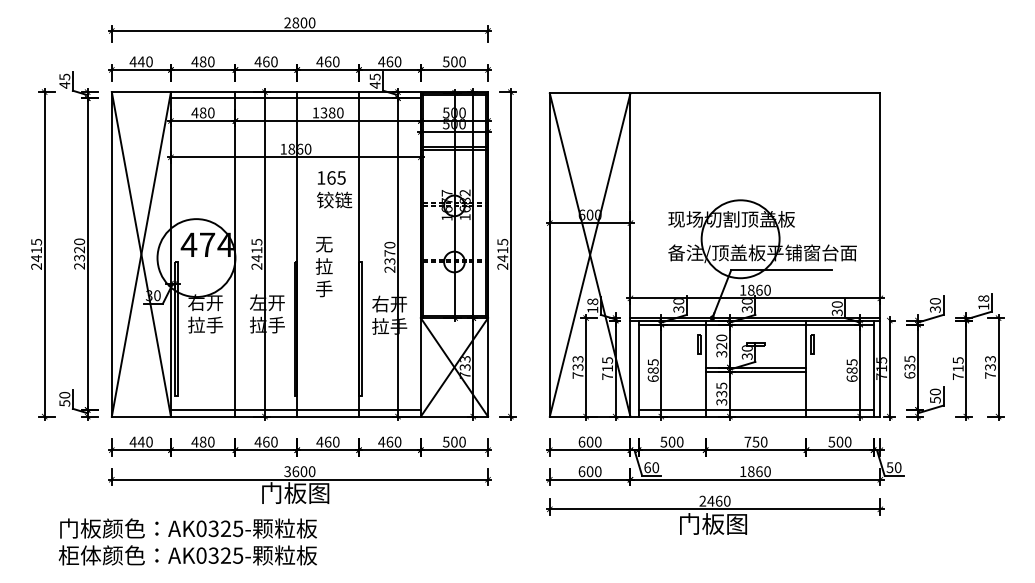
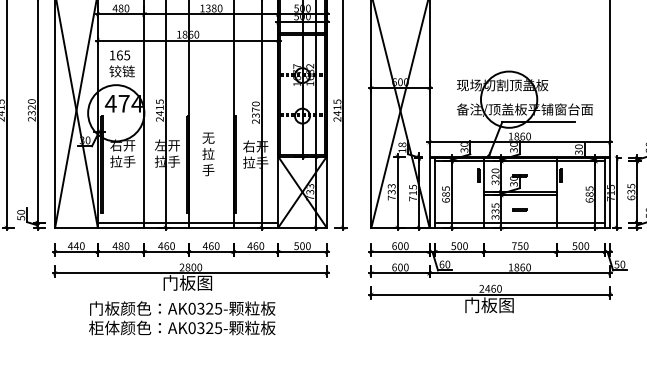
text: (334, 189) -> (122, 63), moved
text: (324, 267) -> (208, 154), moved
part: (755, 391) -> (519, 209), added
text: (291, 471) -> (184, 267), 3600 -> 2800
text: (187, 541) -> (181, 317), moved

